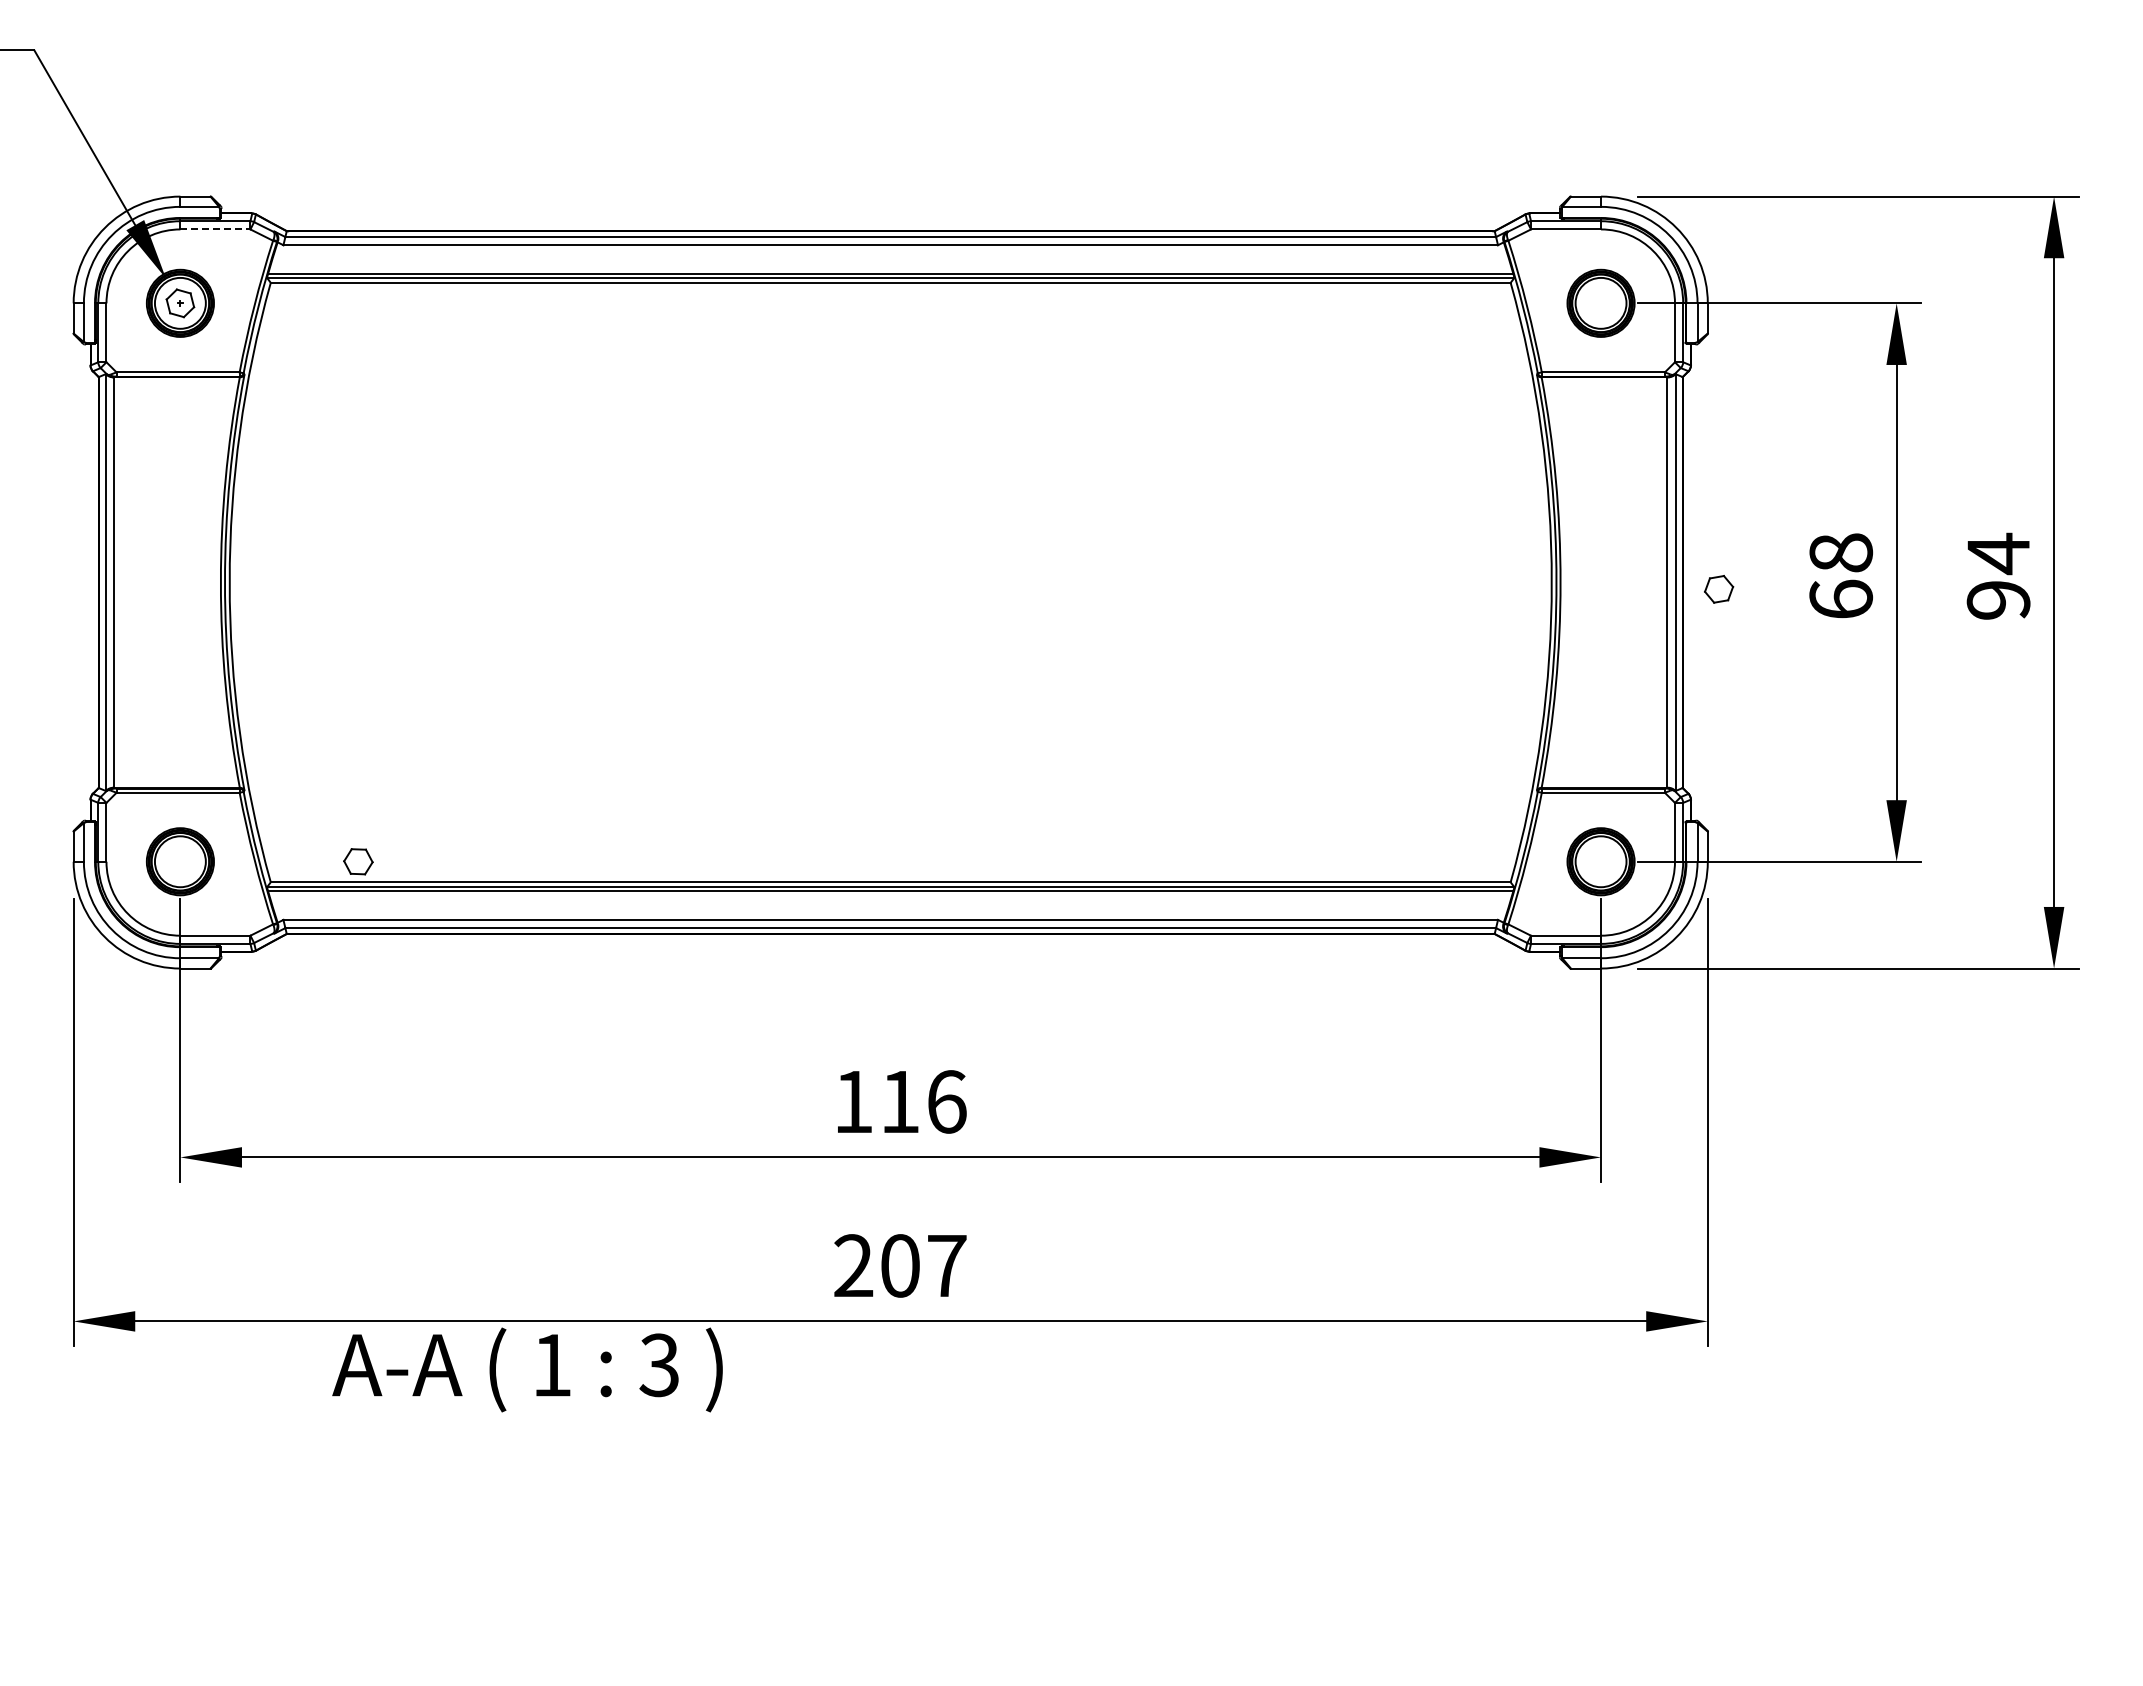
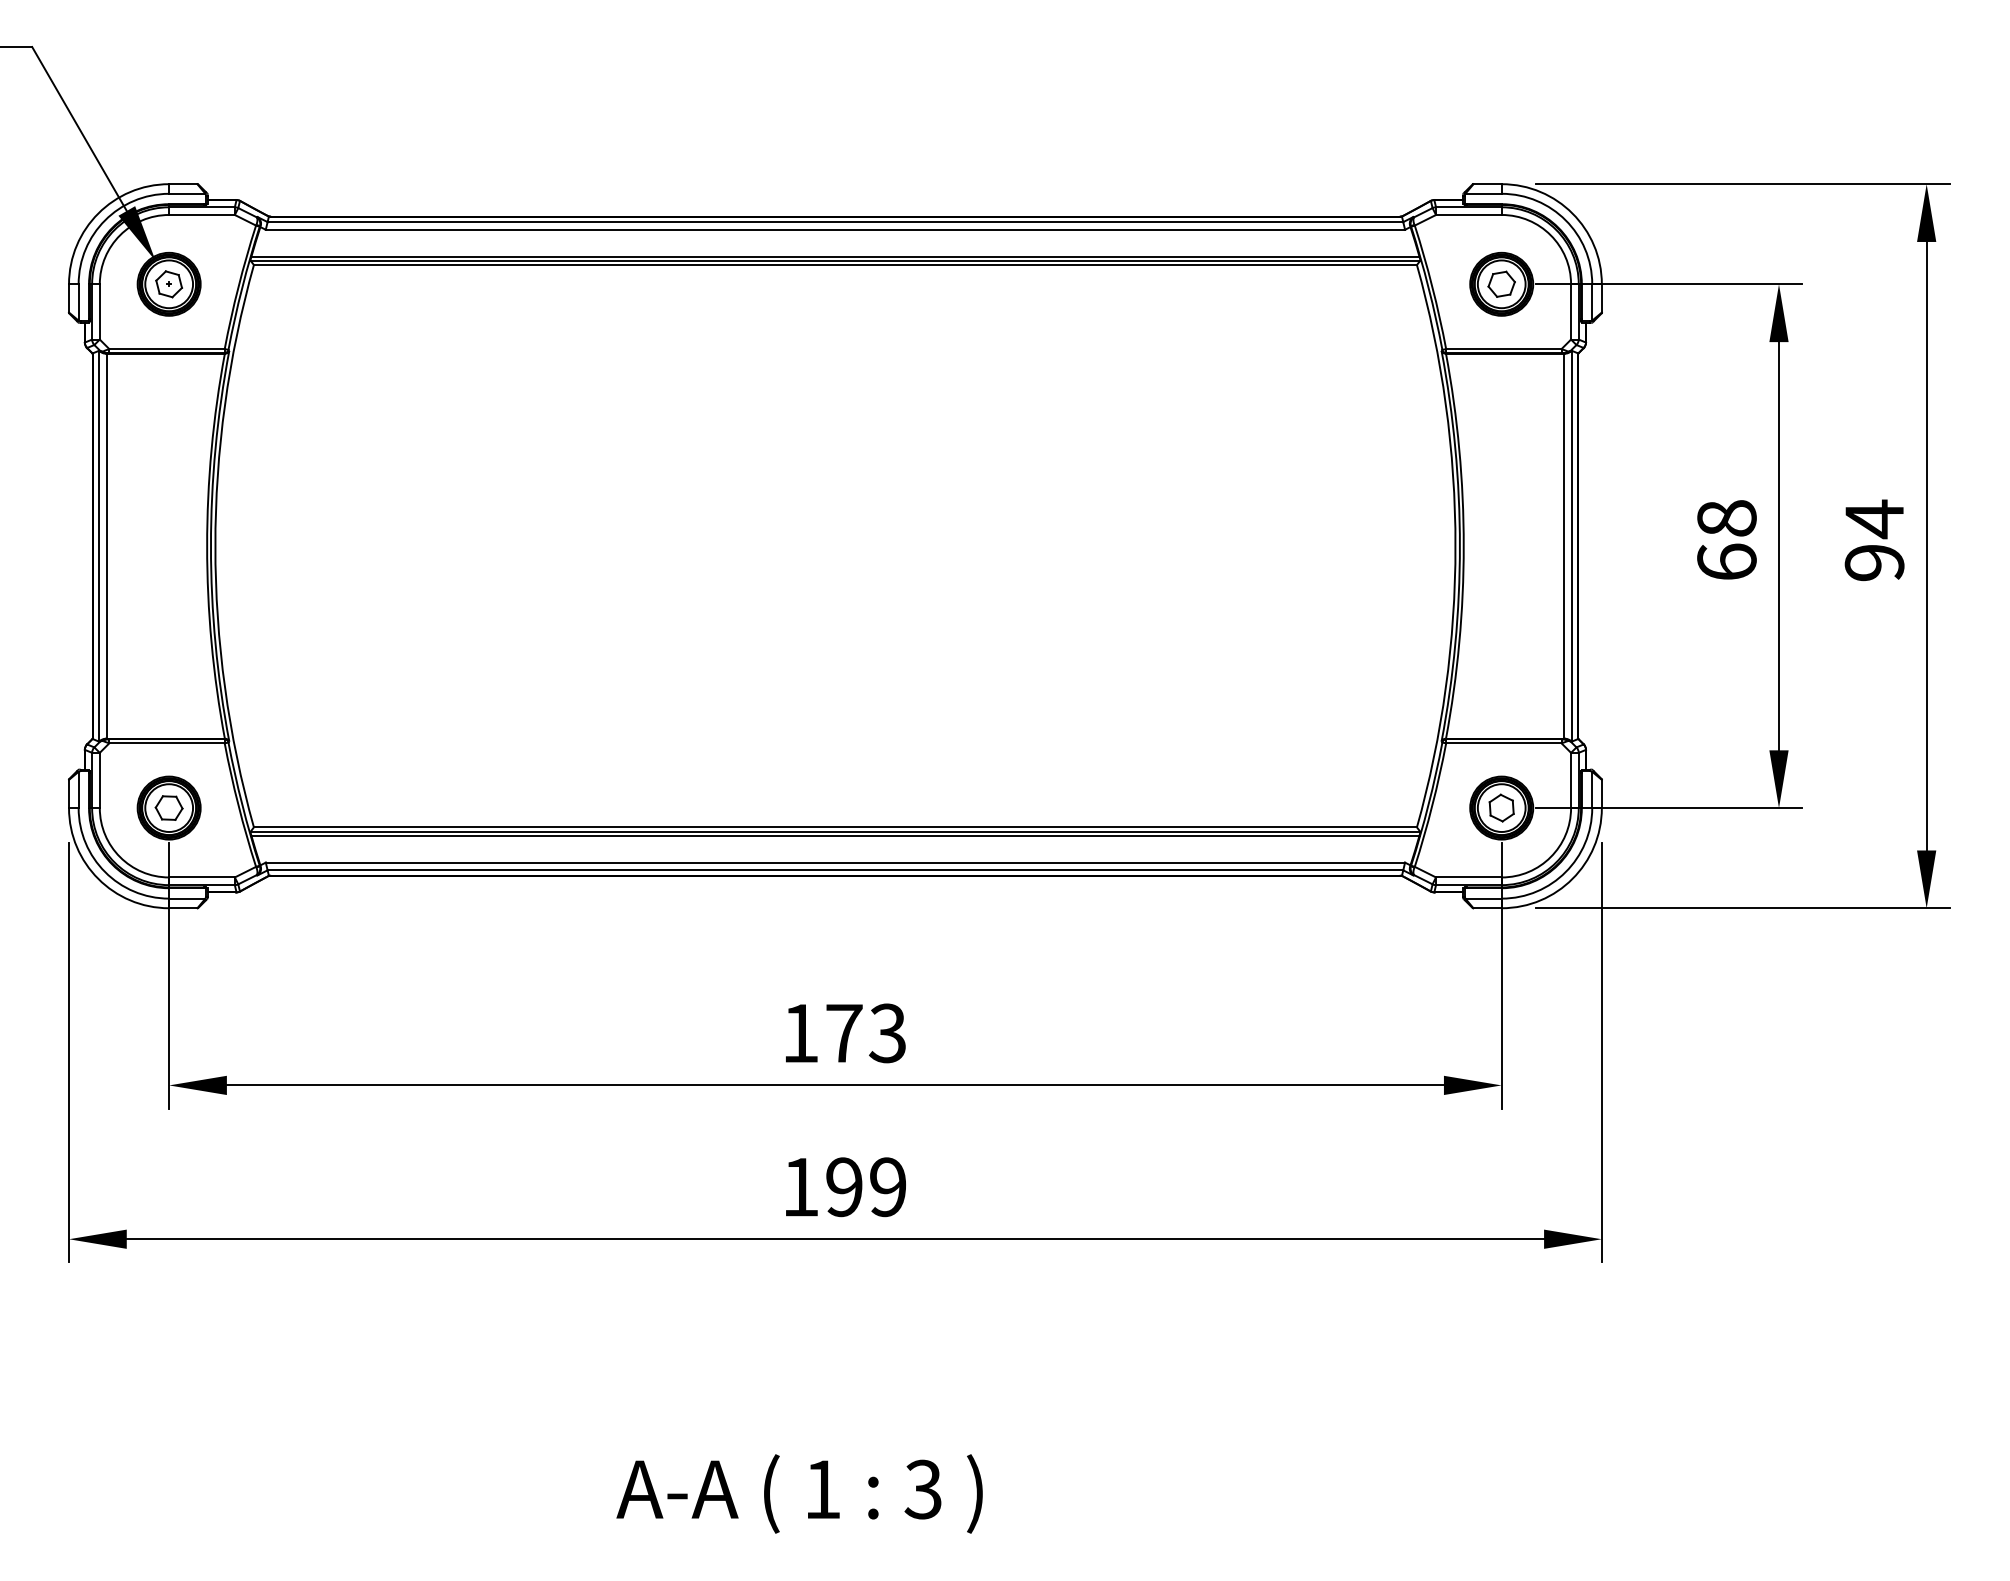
line: (215, 229) -> (202, 215), dashed -> solid
part: (1719, 589) -> (1502, 284), moved
part: (358, 861) -> (169, 807), moved
part: (1600, 861) -> (1501, 807), added
text: (923, 1101) -> (866, 1032), 116 -> 173
text: (900, 1265) -> (844, 1186), 207 -> 199
text: (527, 1369) -> (799, 1493), moved

